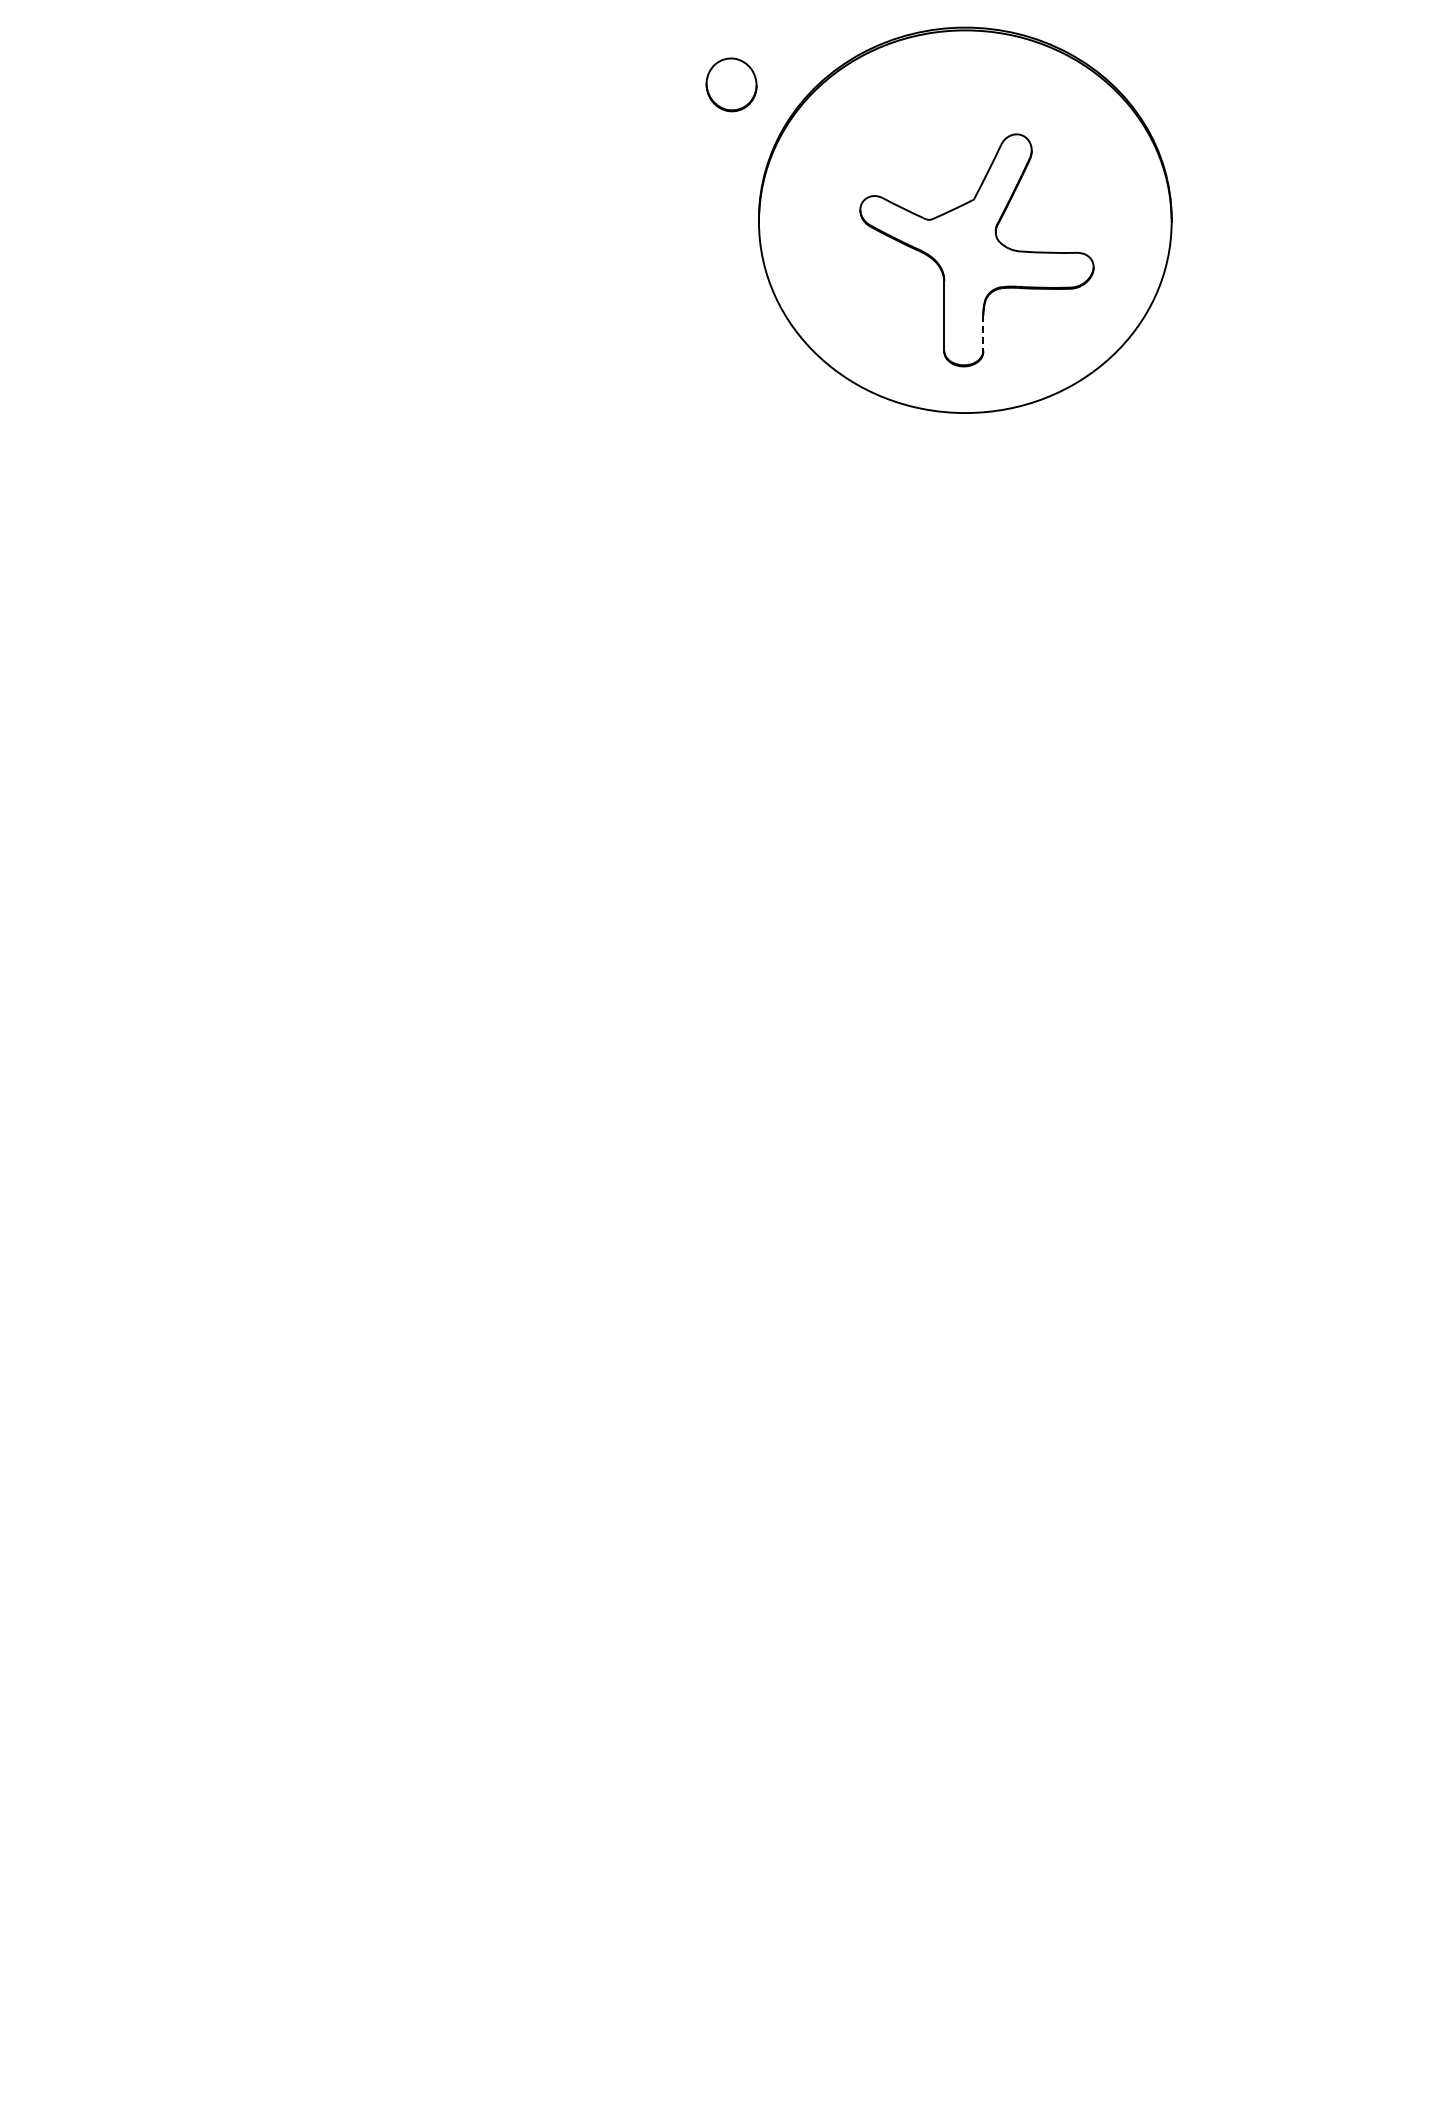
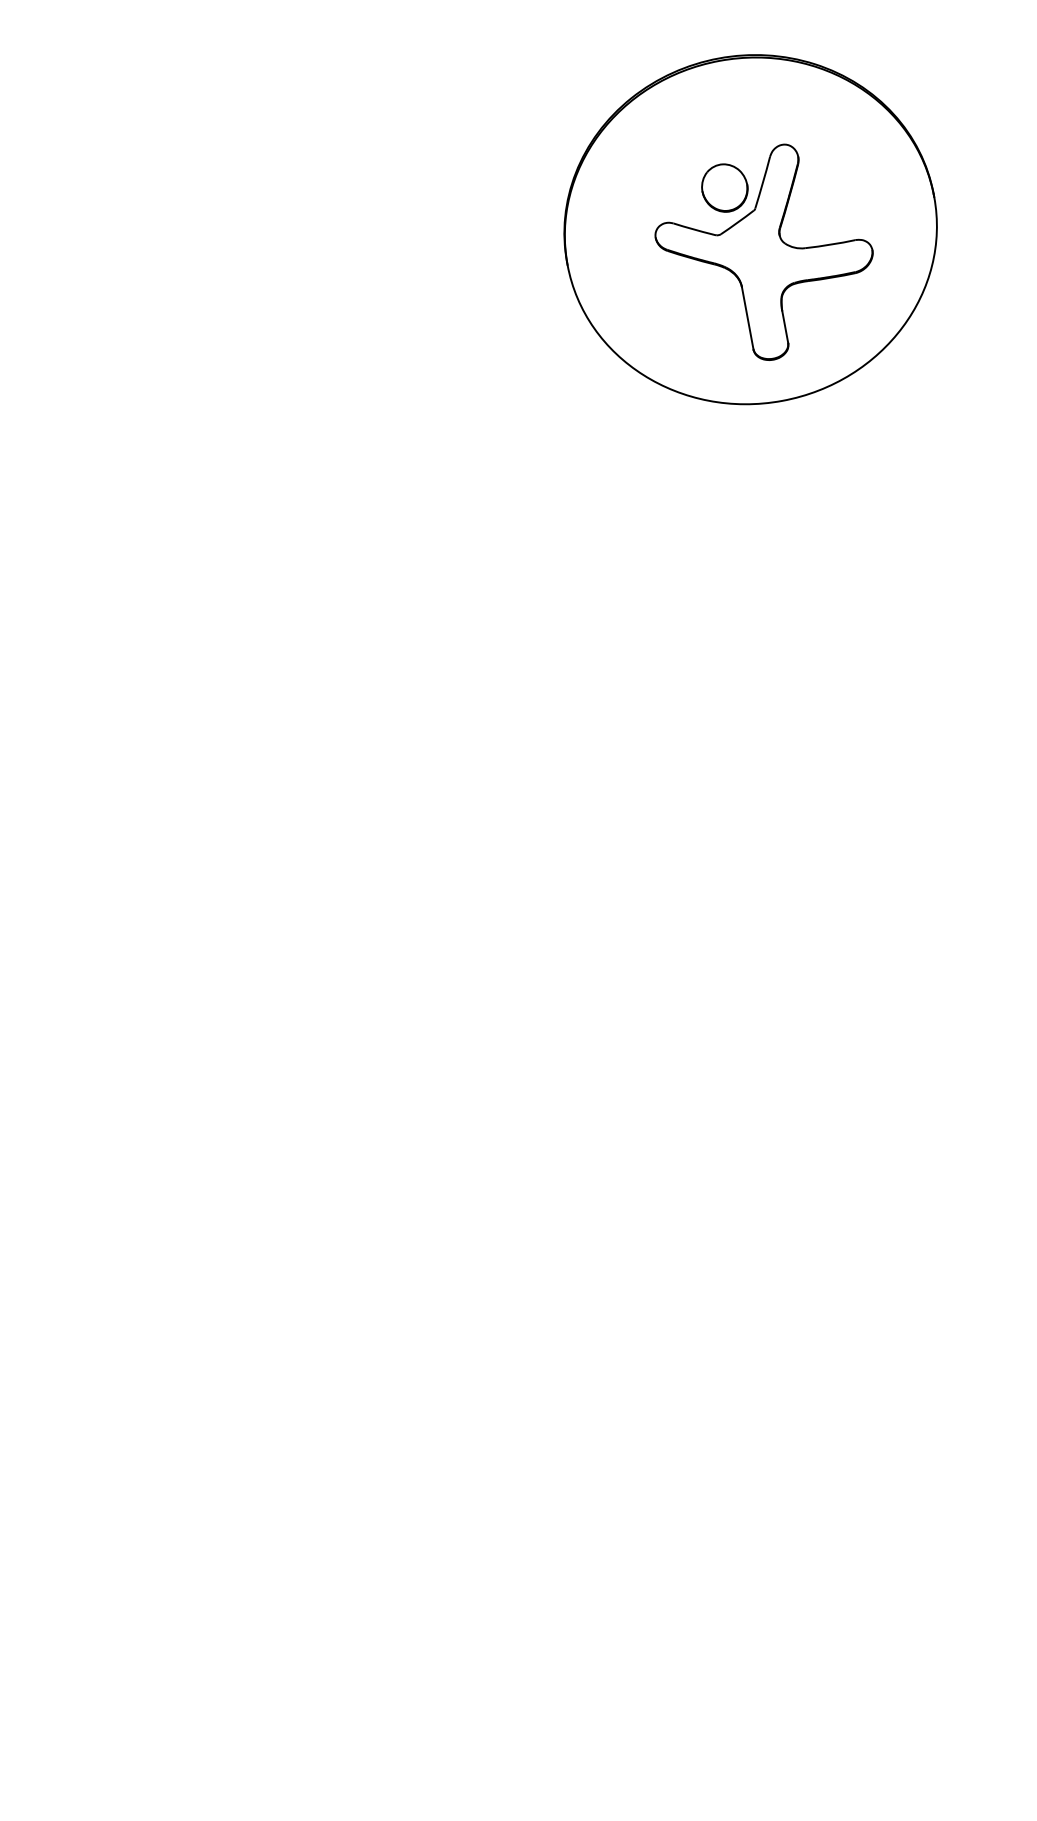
part: (731, 84) -> (724, 187), moved
line: (983, 333) -> (785, 327), dashed -> solid

